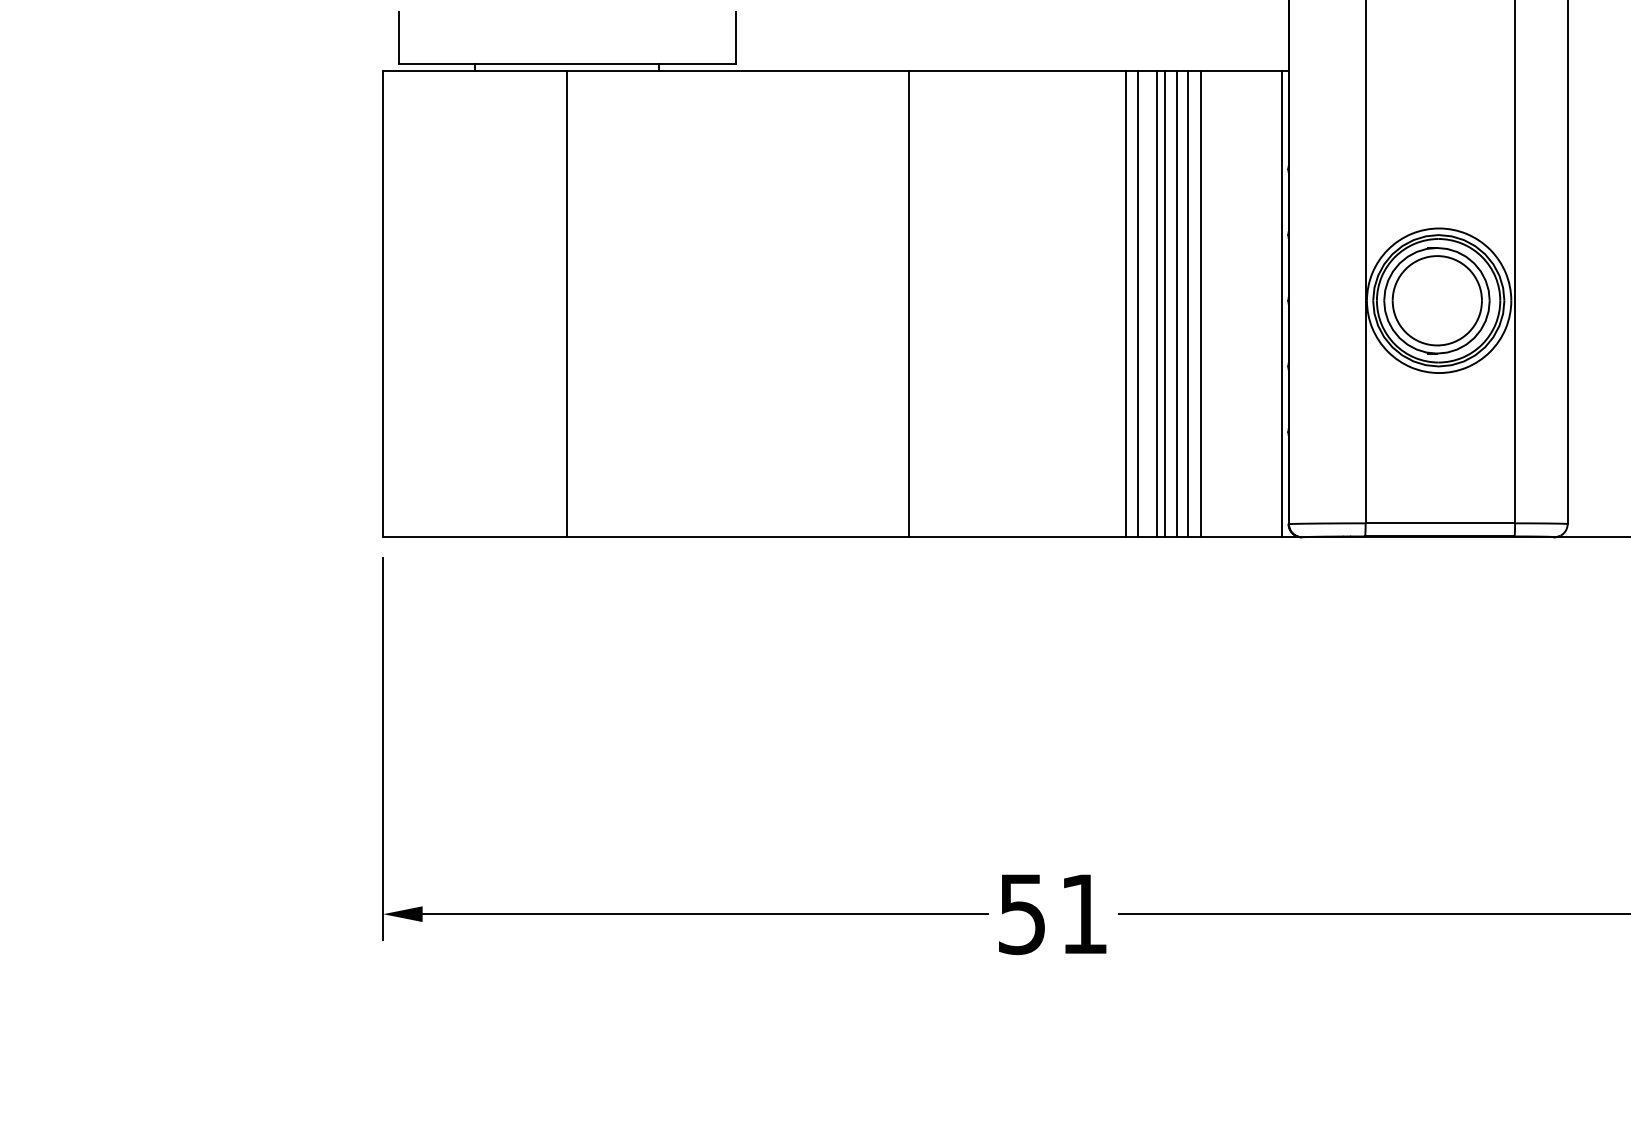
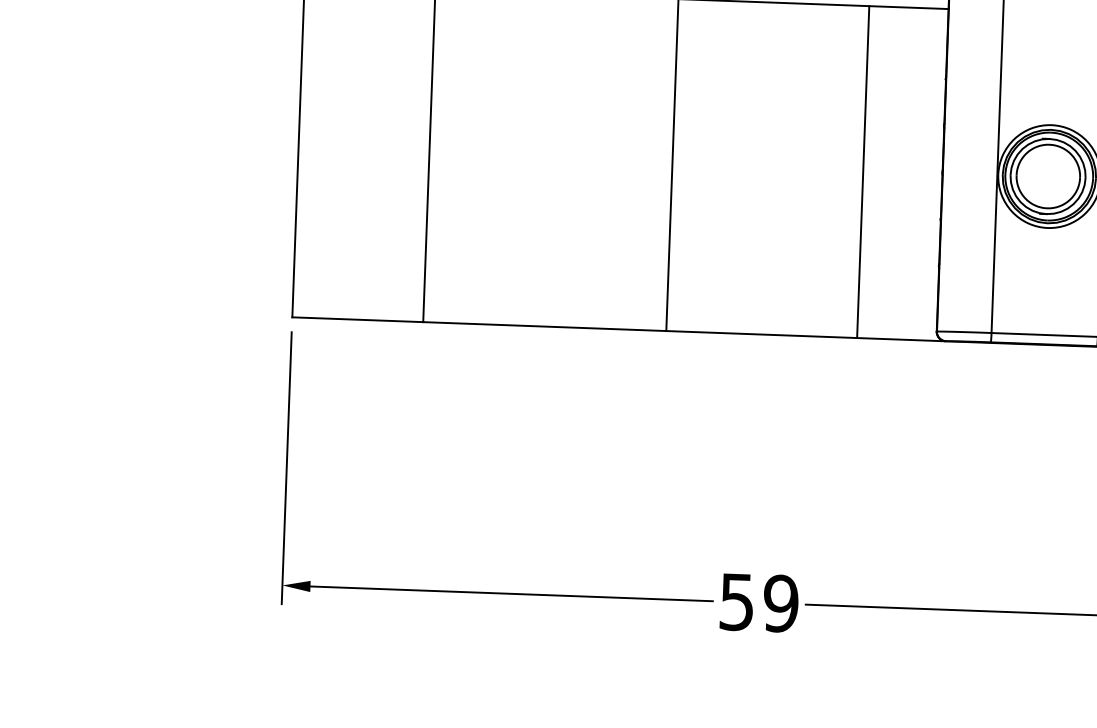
line: (1125, 303) -> (826, 170), removed
line: (1138, 303) -> (835, 170), removed
line: (1156, 303) -> (848, 171), removed
line: (1164, 303) -> (854, 171), removed
line: (1187, 303) -> (870, 171), removed
line: (1200, 303) -> (879, 172), removed
line: (1282, 303) -> (938, 174), removed
text: (1083, 914) -> (780, 603), 51 -> 59

